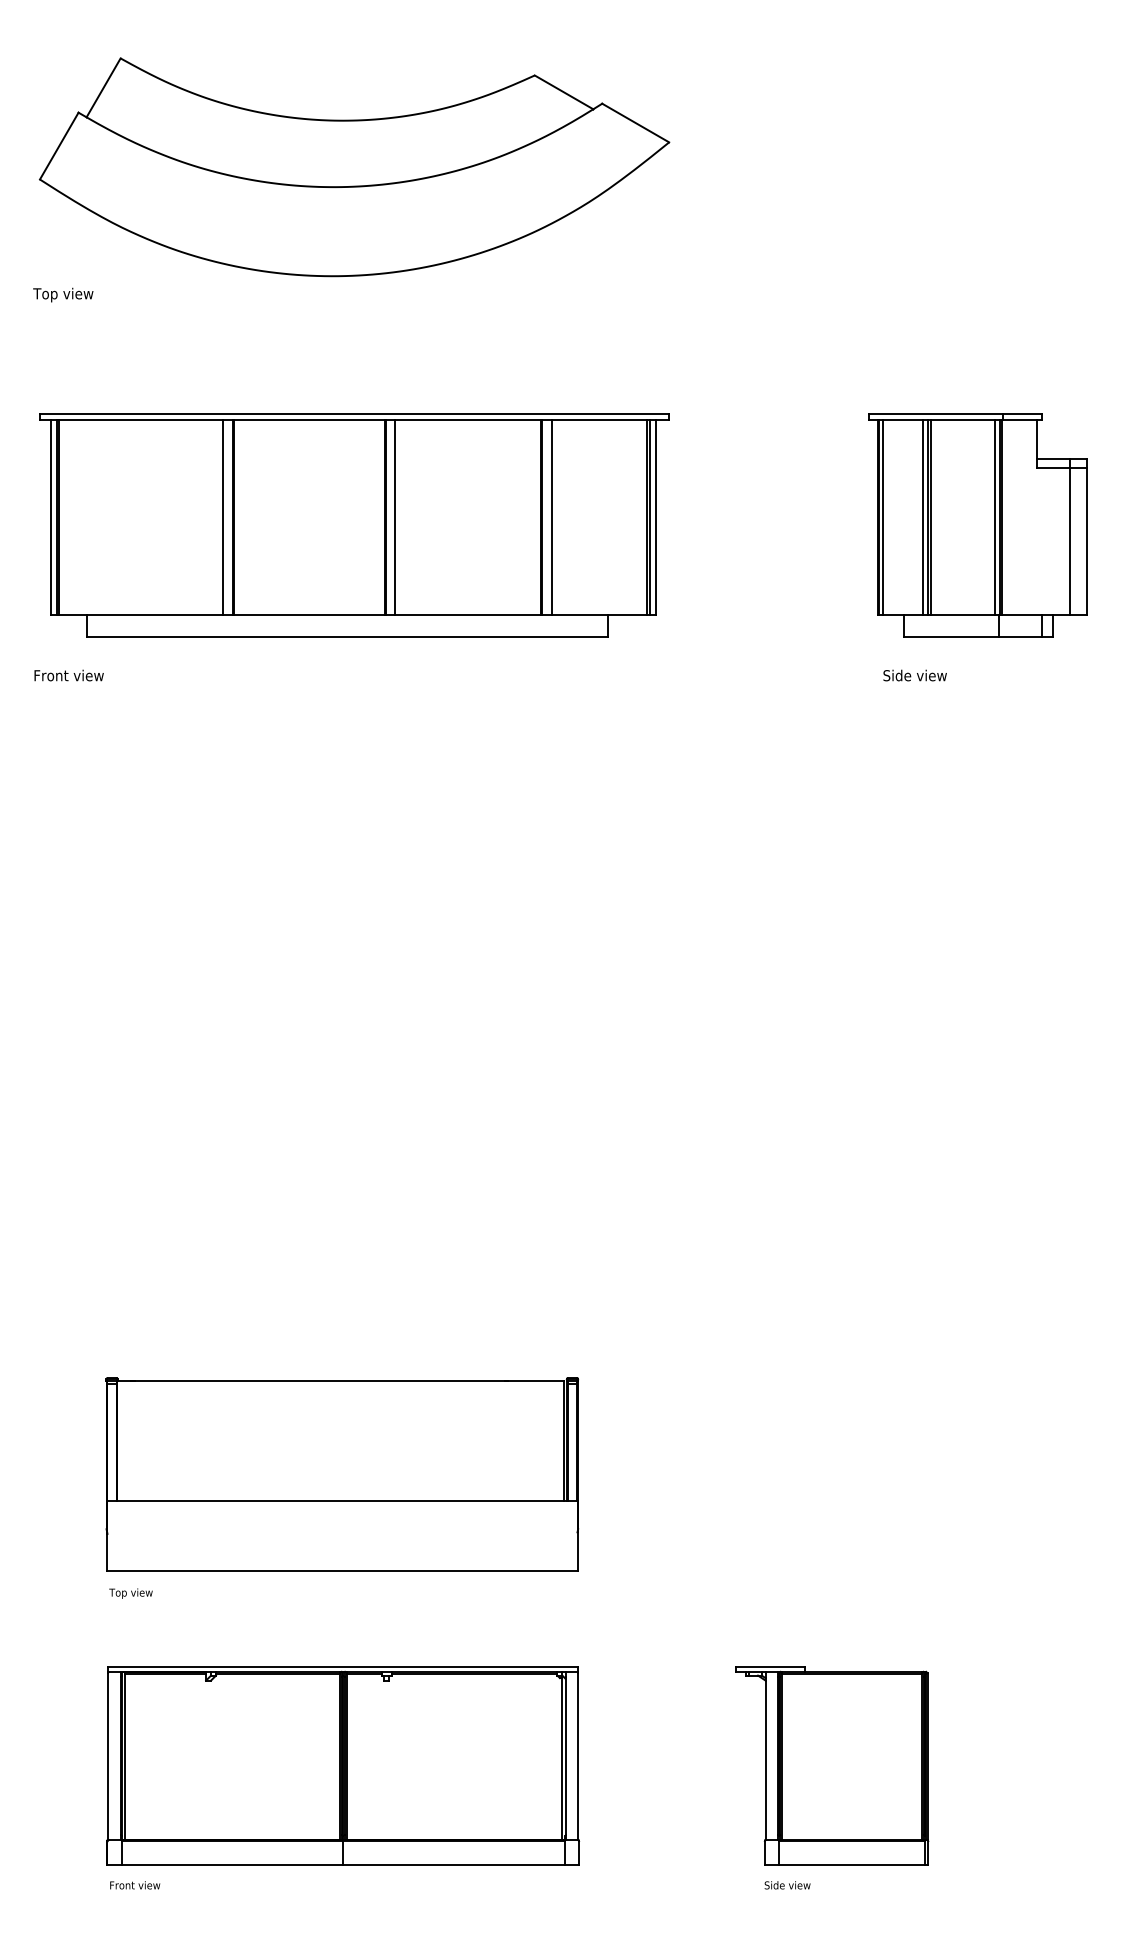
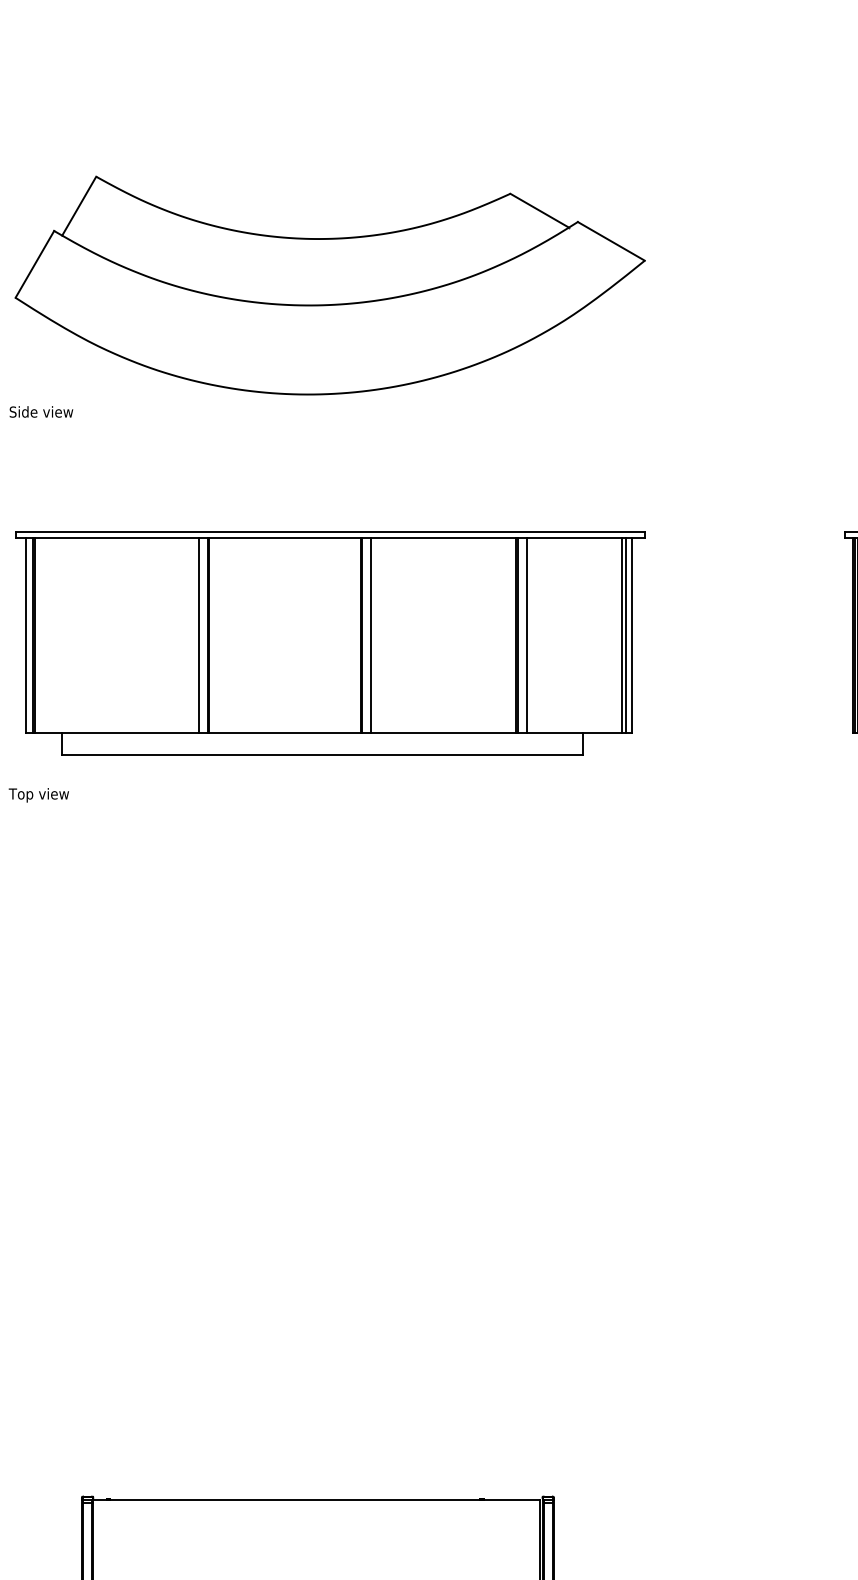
text: (65, 294) -> (41, 412), Top view -> Side view
text: (68, 676) -> (44, 794), Front view -> Top view

